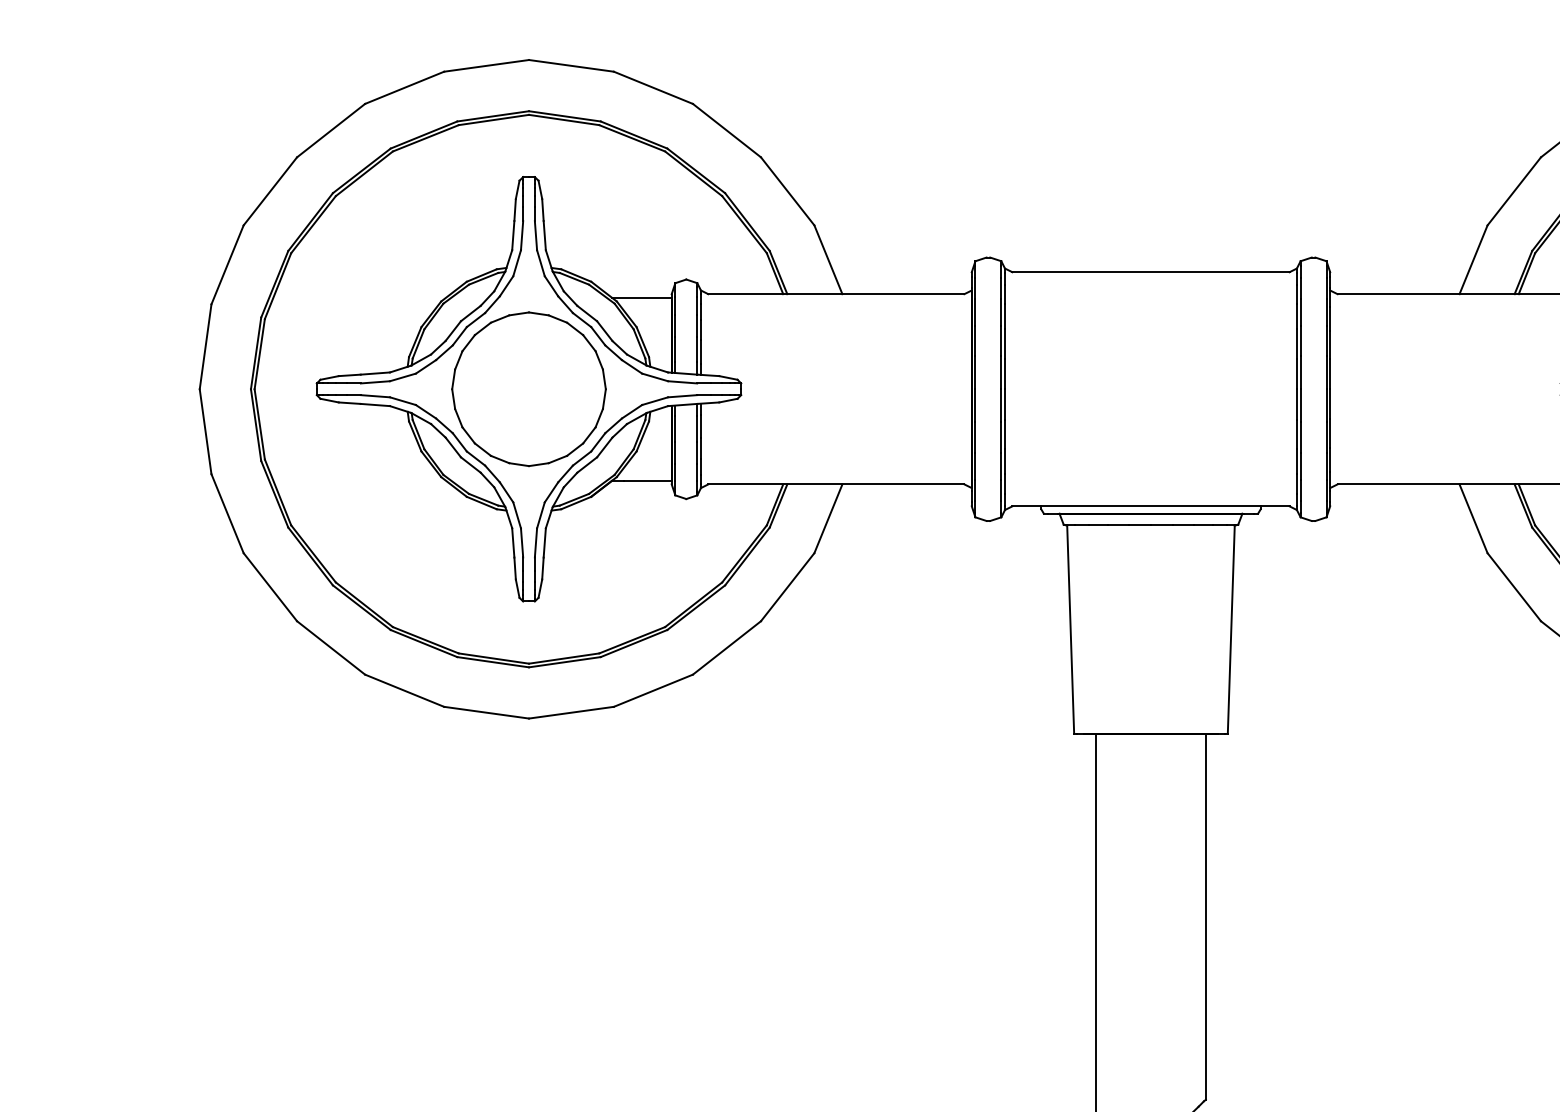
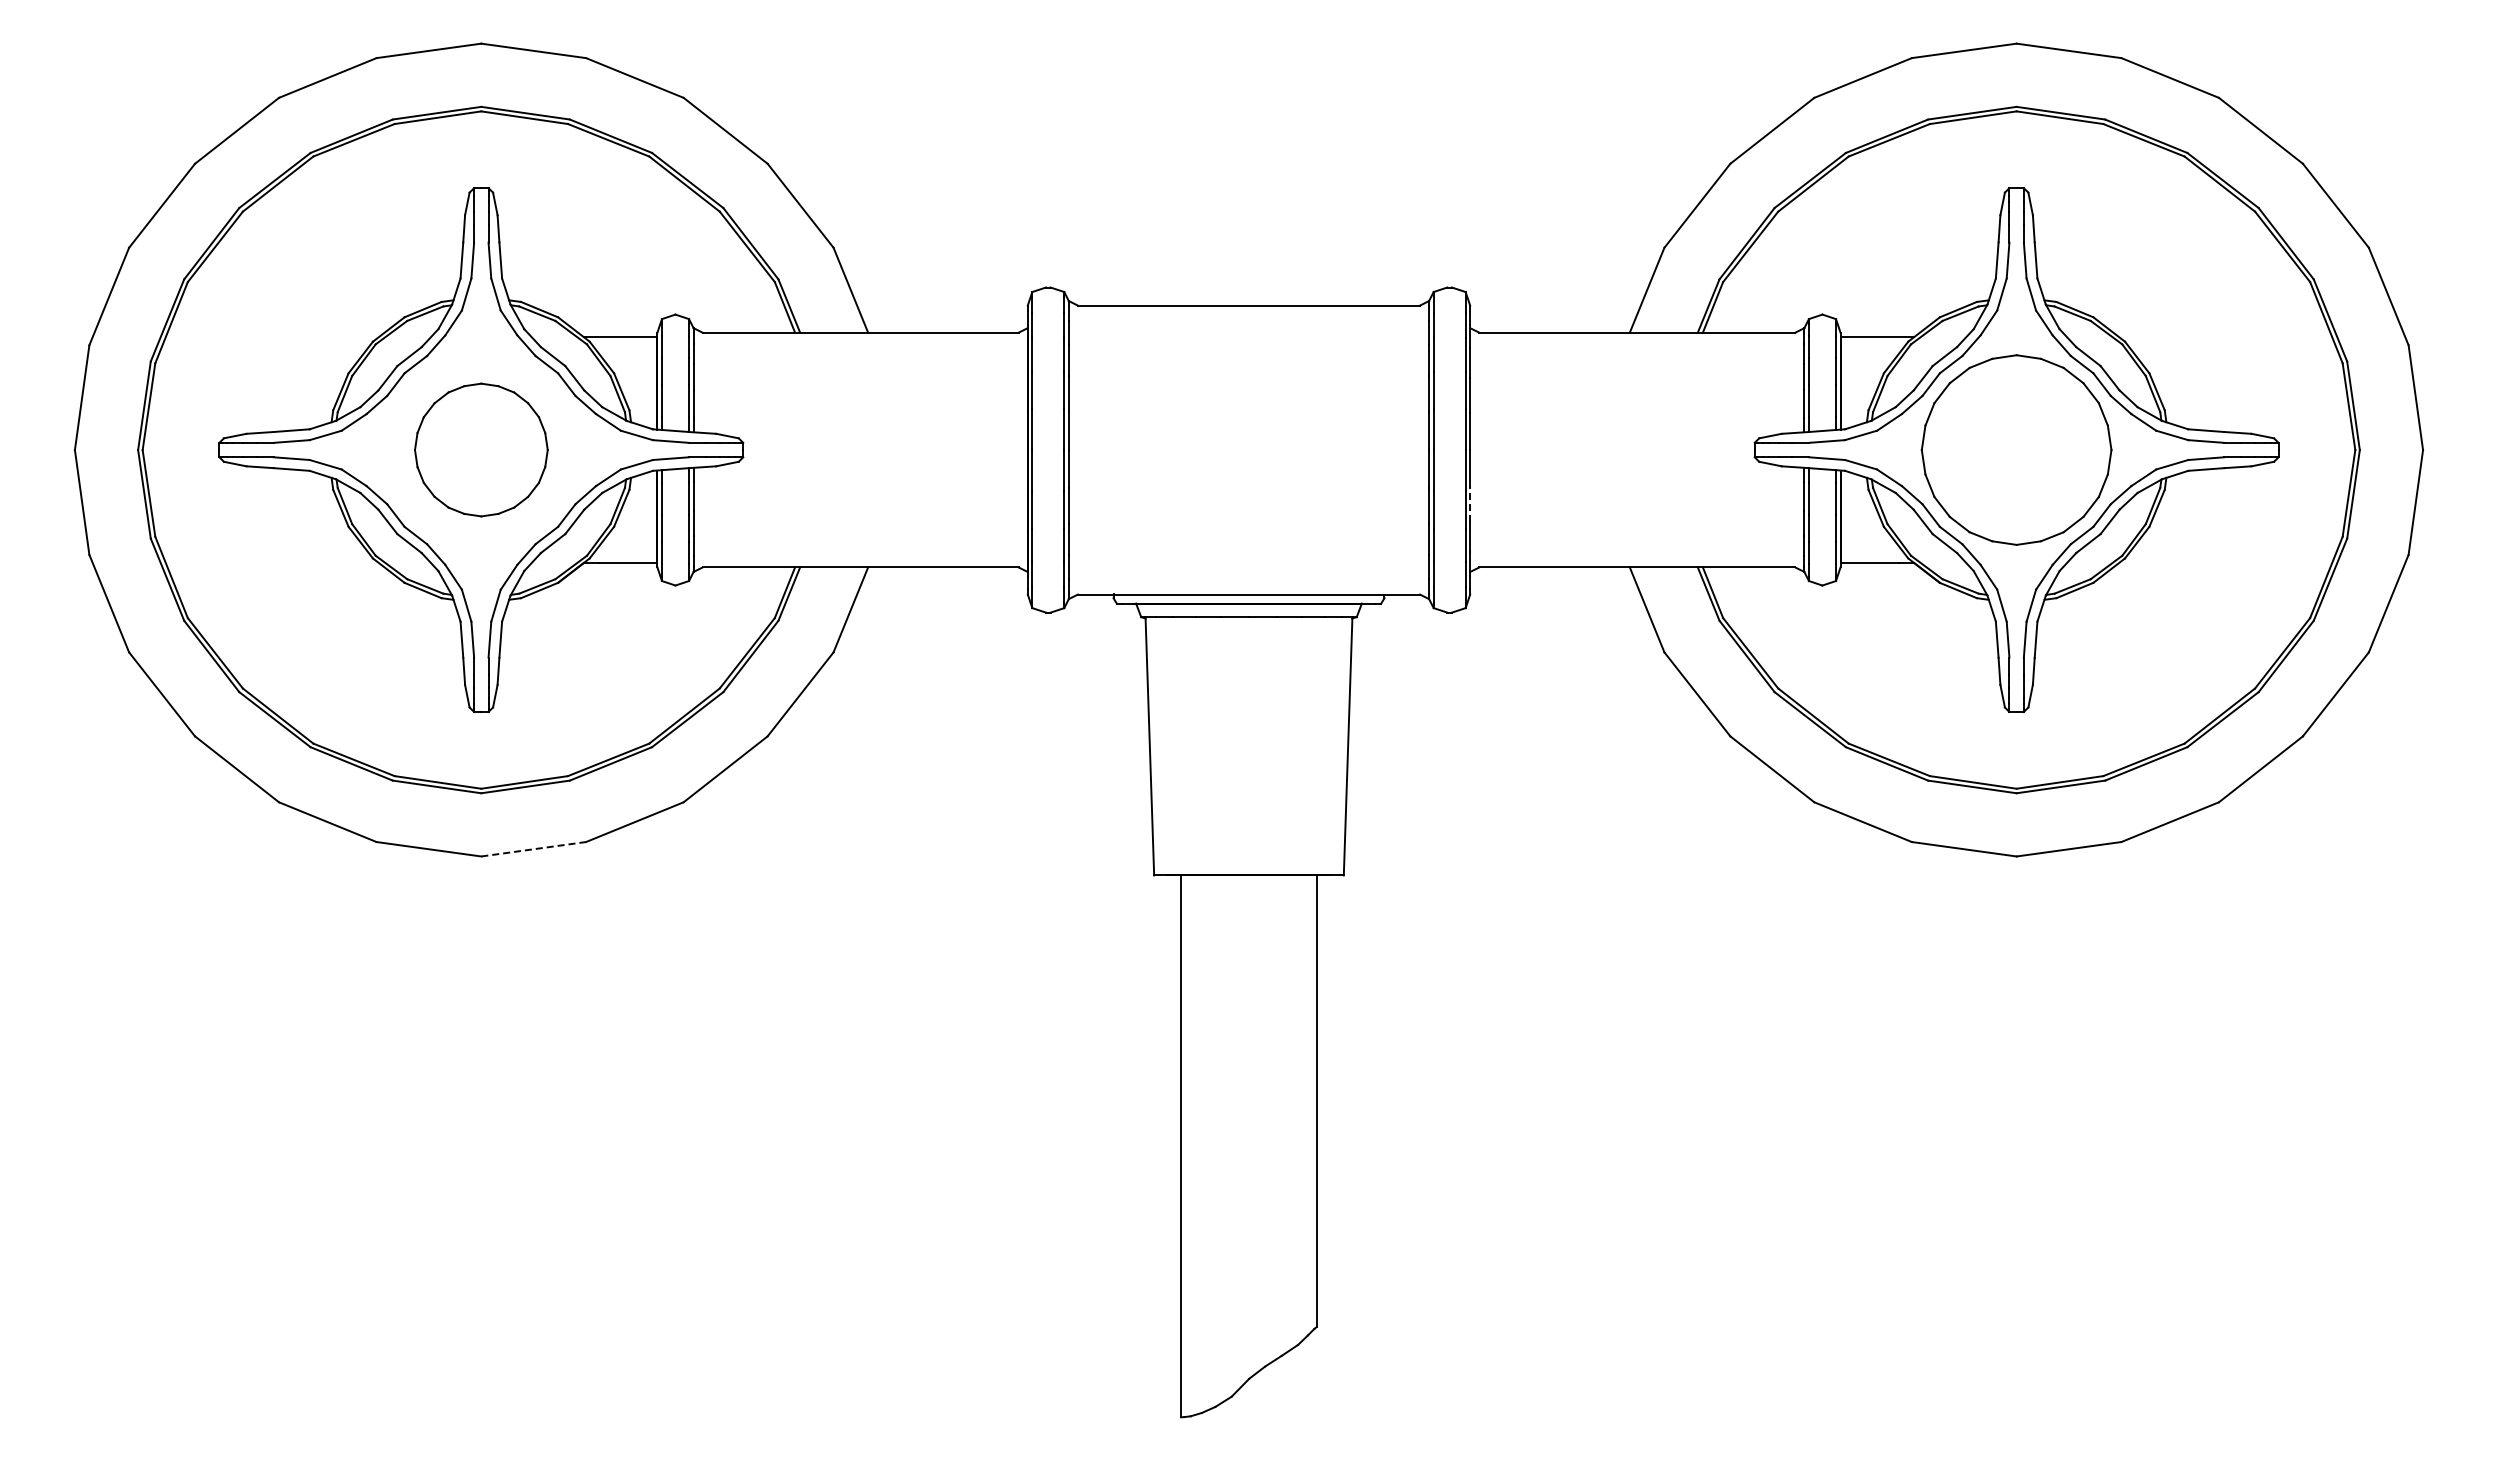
part: (529, 388) -> (481, 449), size x0.7
line: (1330, 433) -> (1470, 504), solid -> dashed
line: (571, 712) -> (533, 849), solid -> dashed

